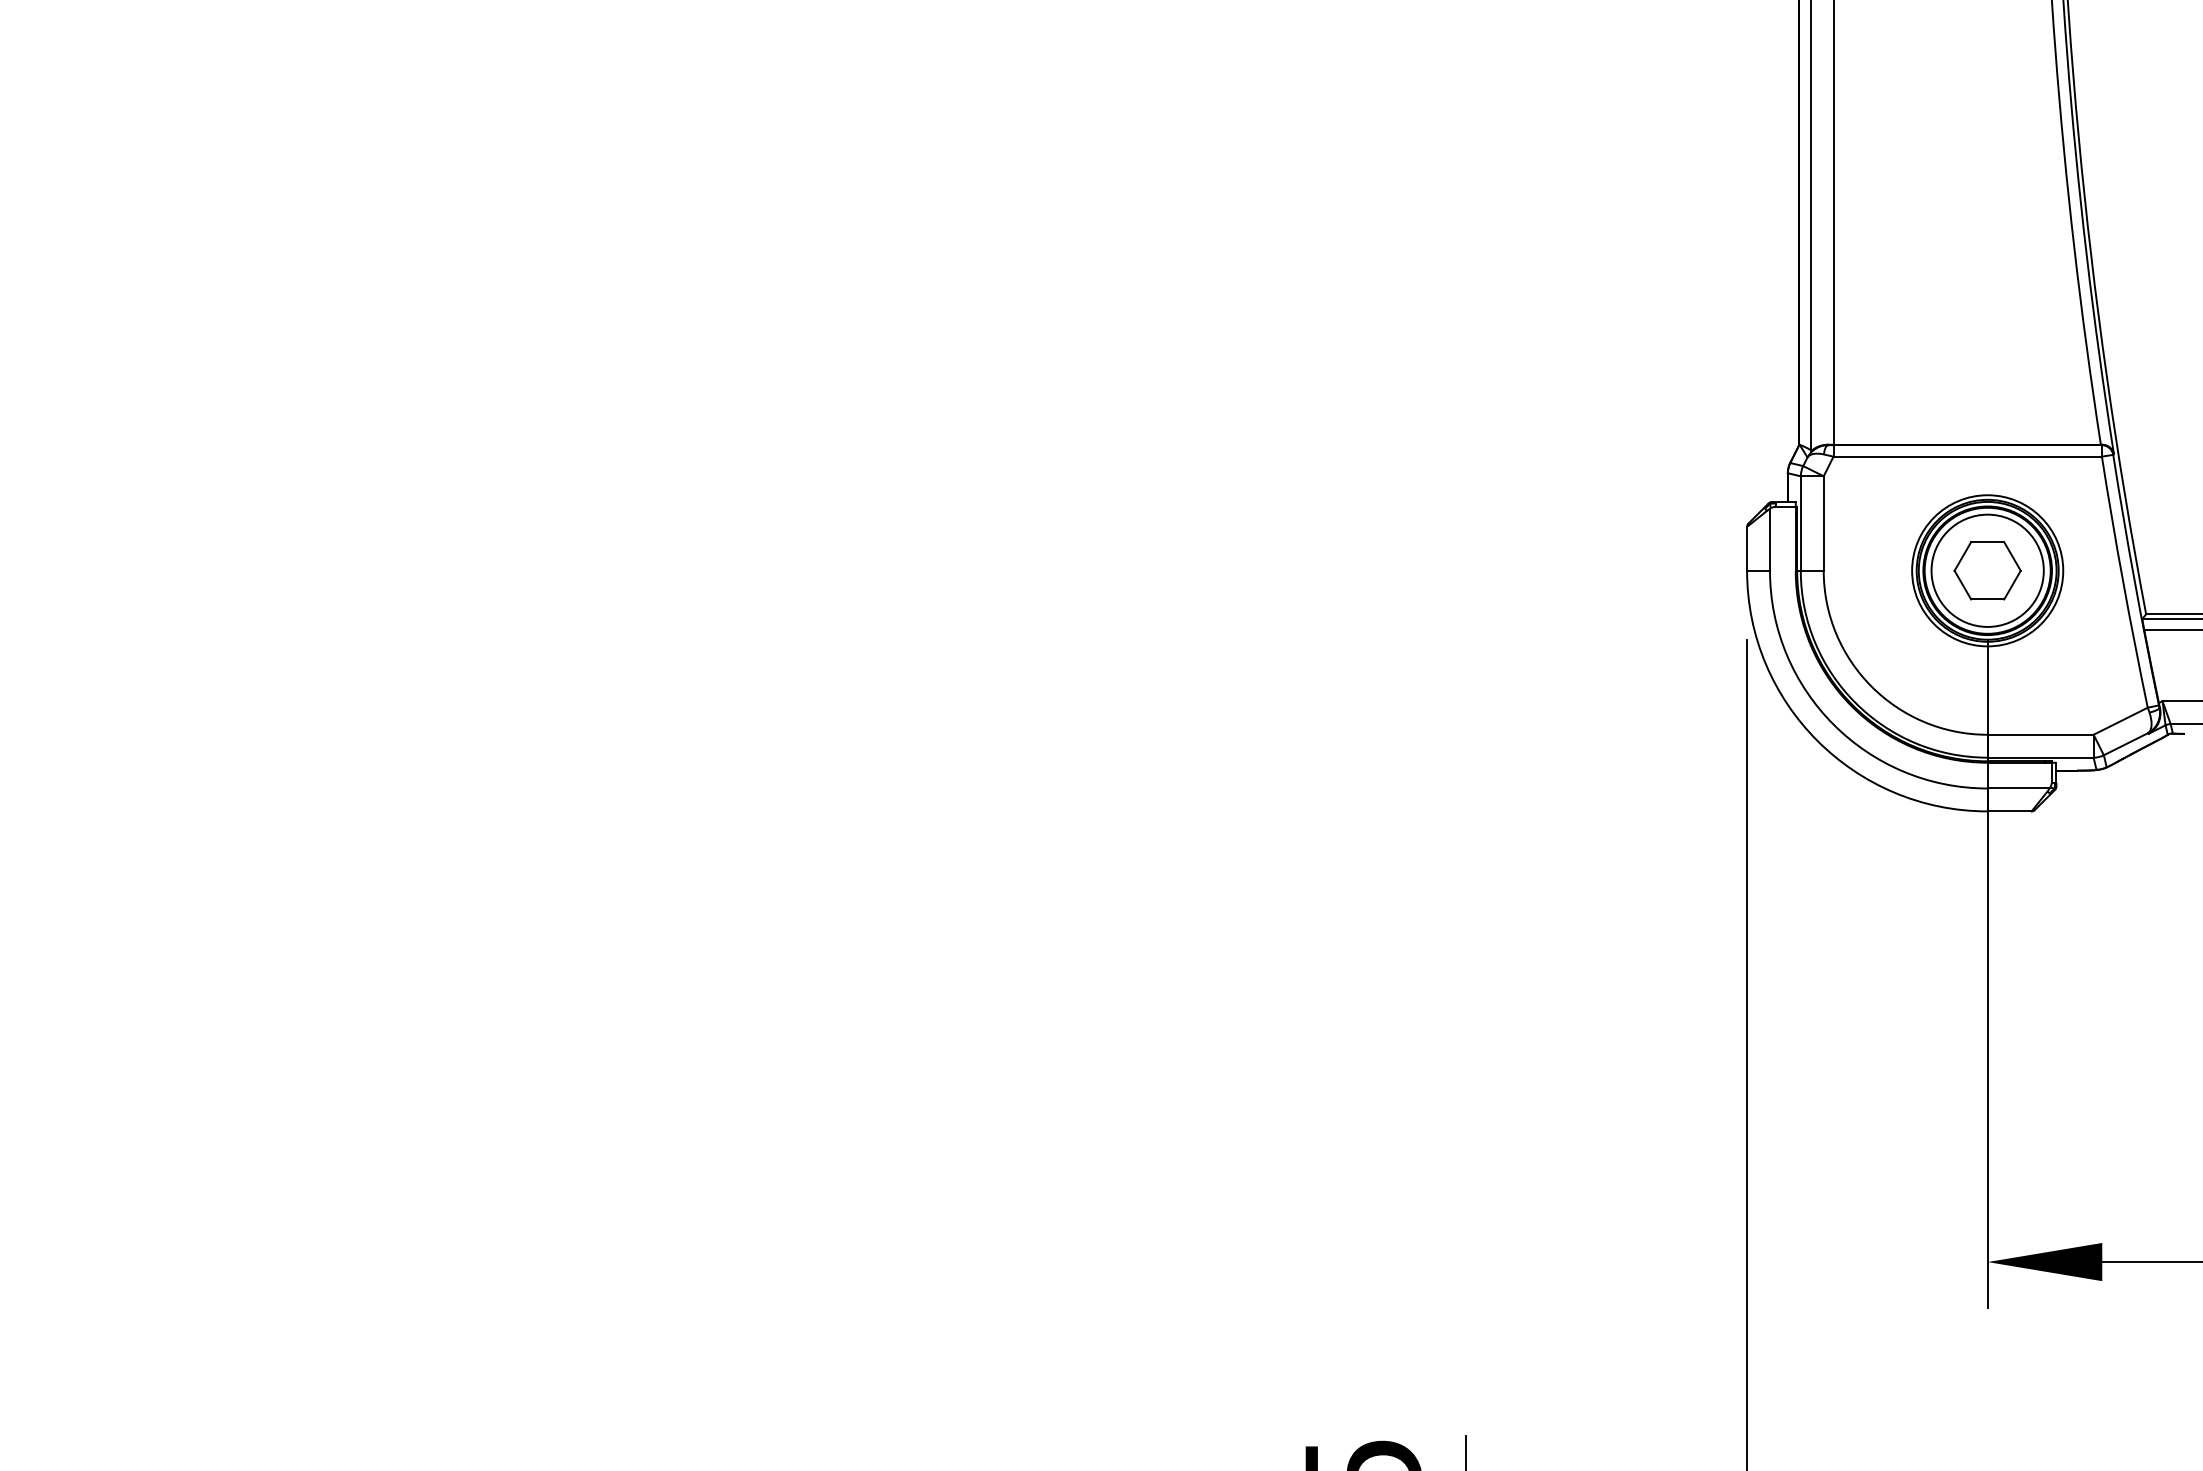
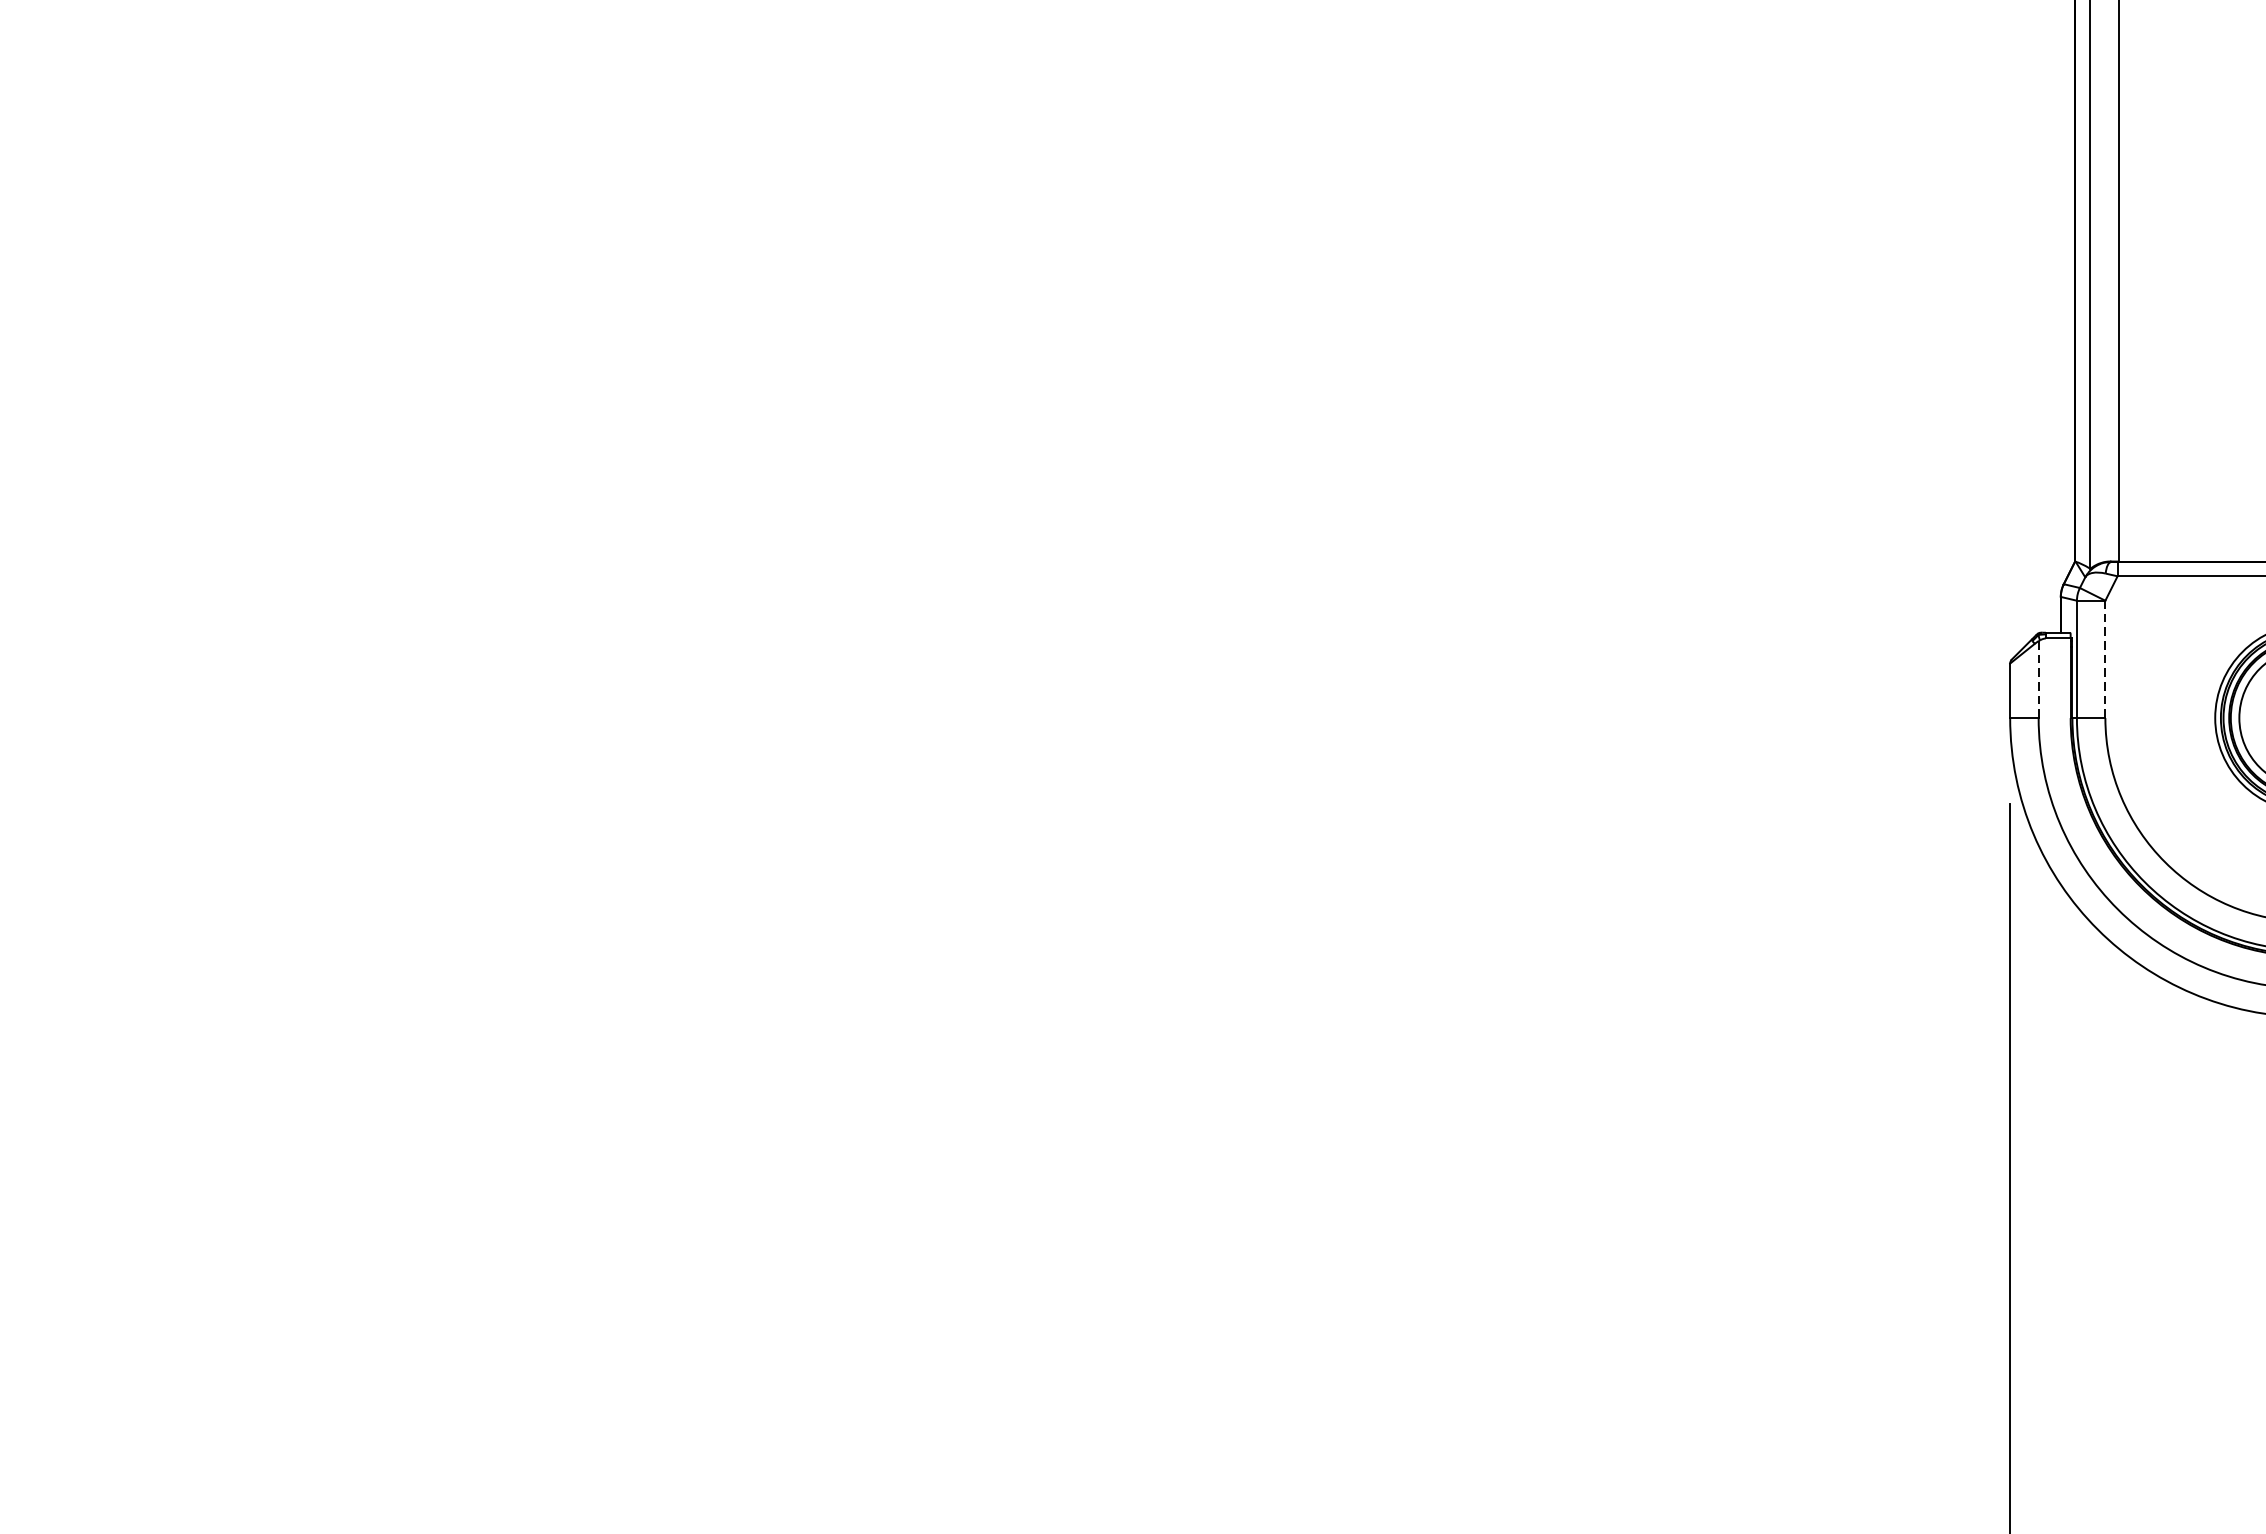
line: (1823, 523) -> (2105, 659), solid -> dashed
line: (1770, 539) -> (2039, 679), solid -> dashed

